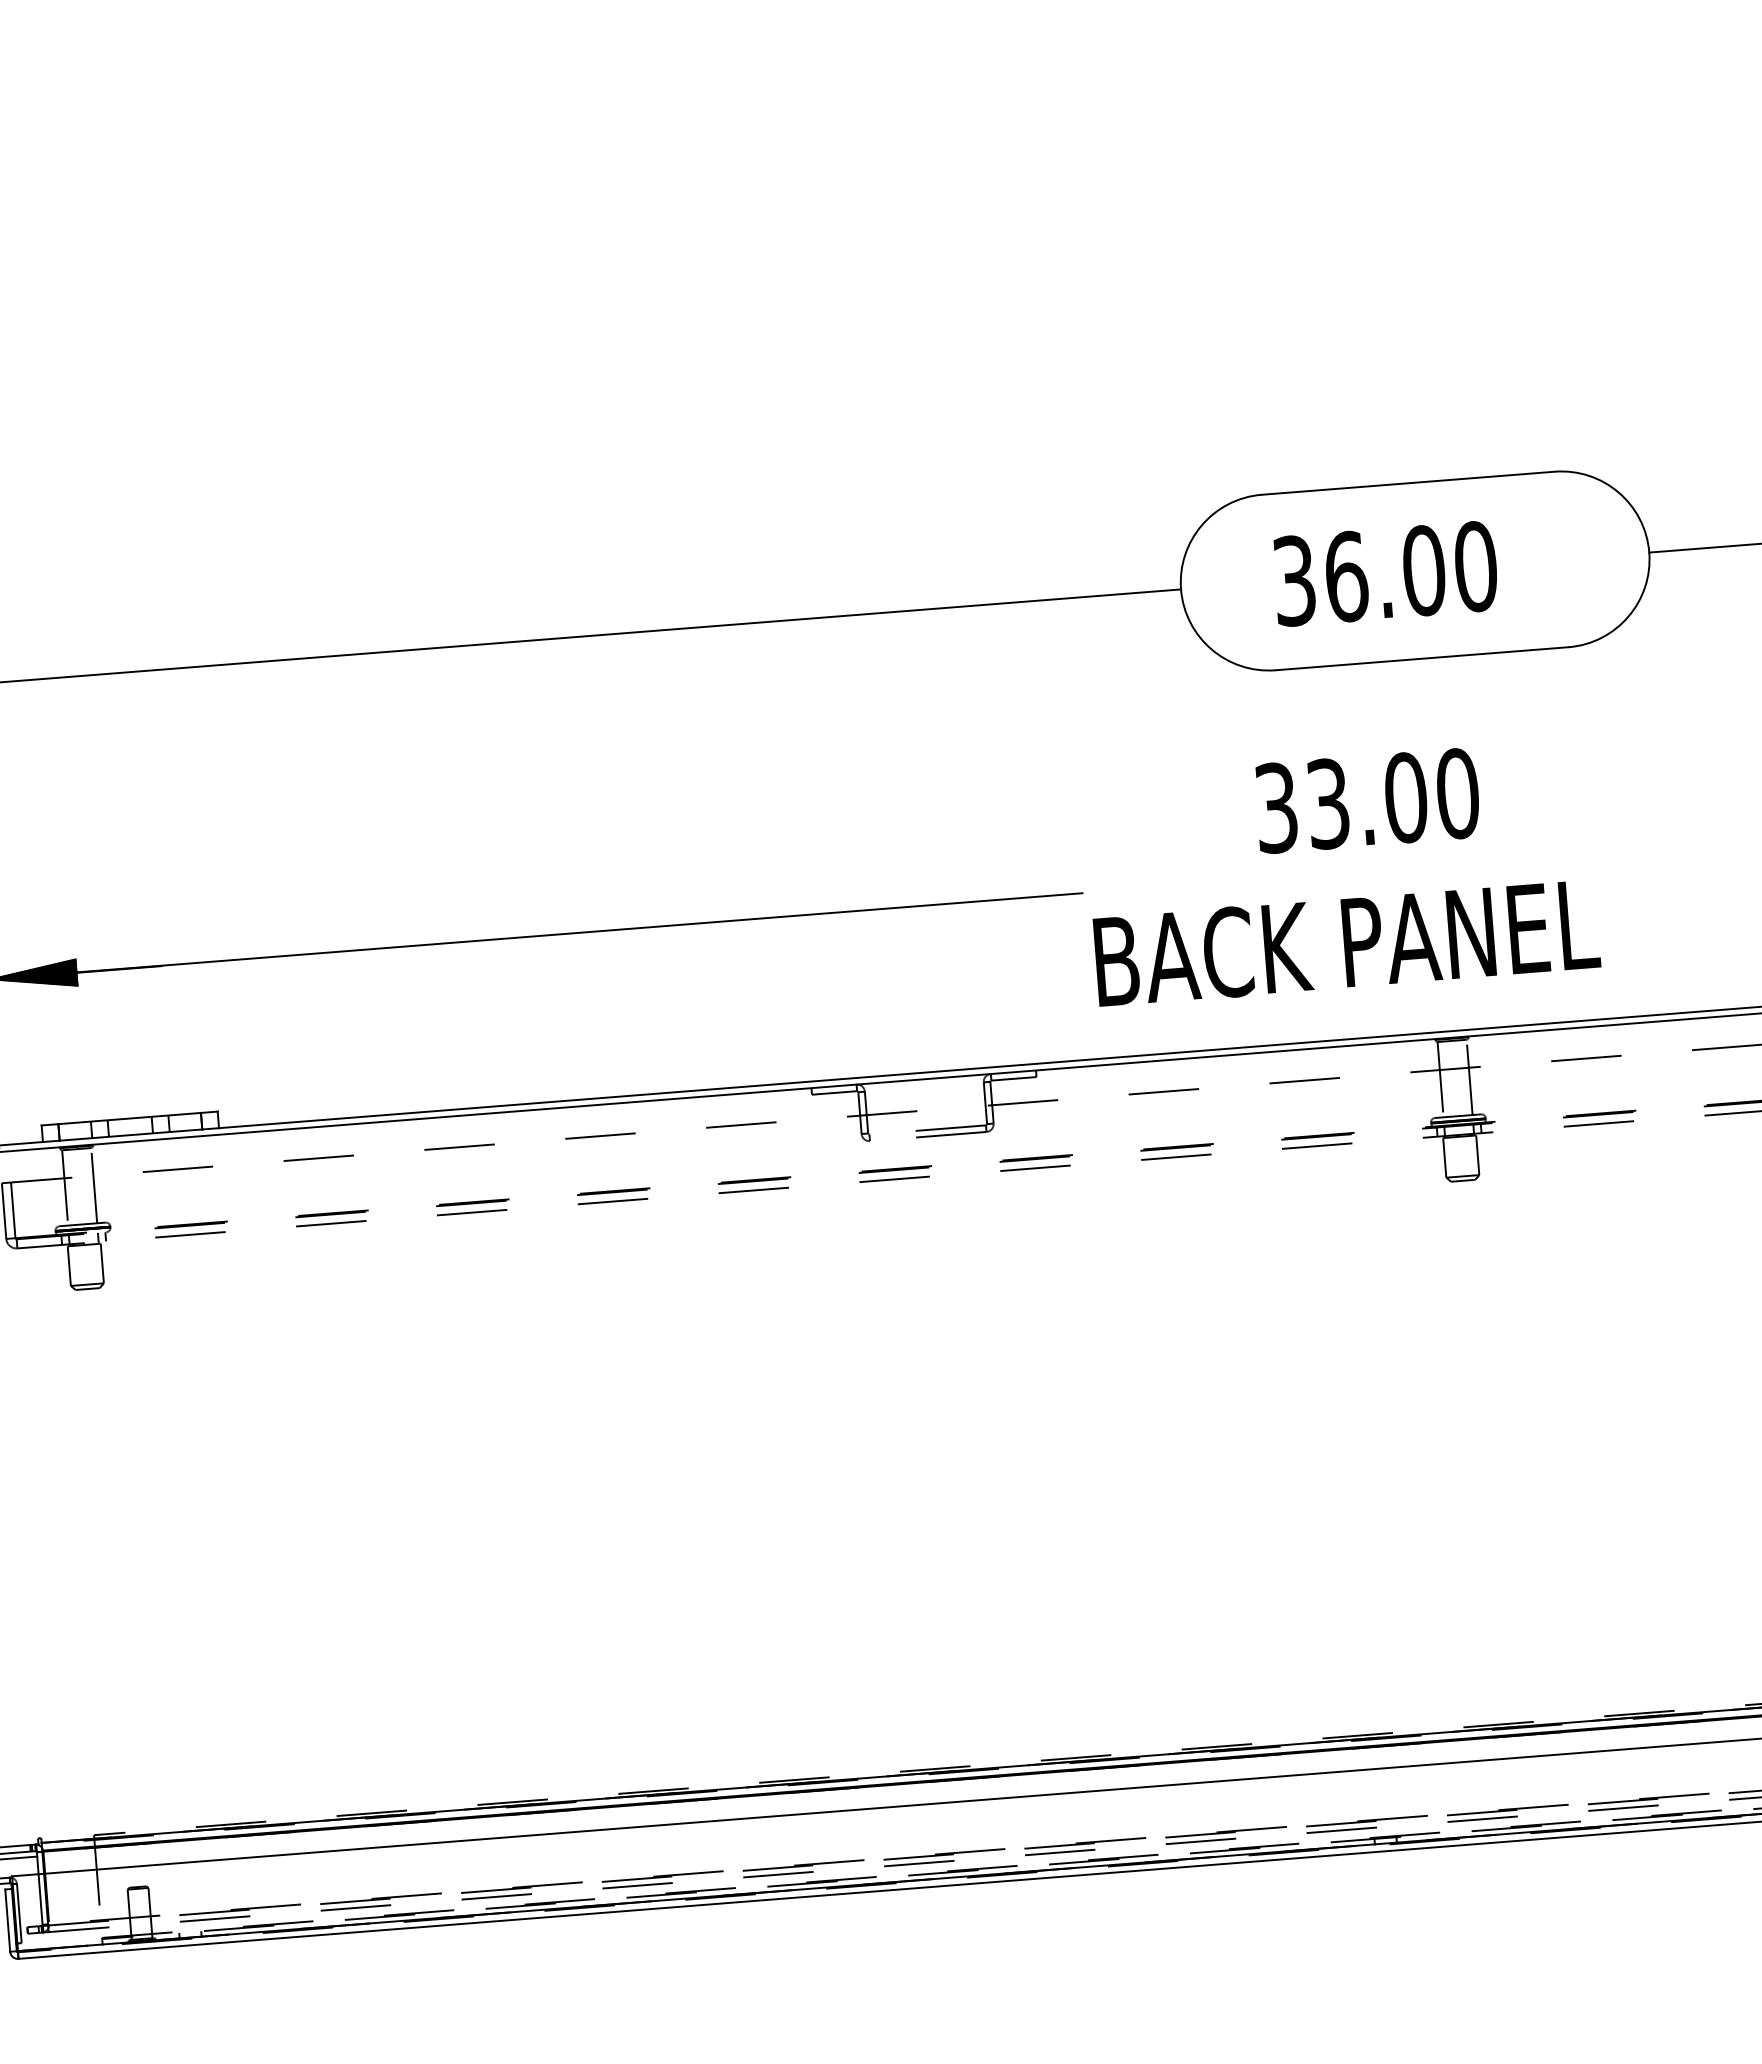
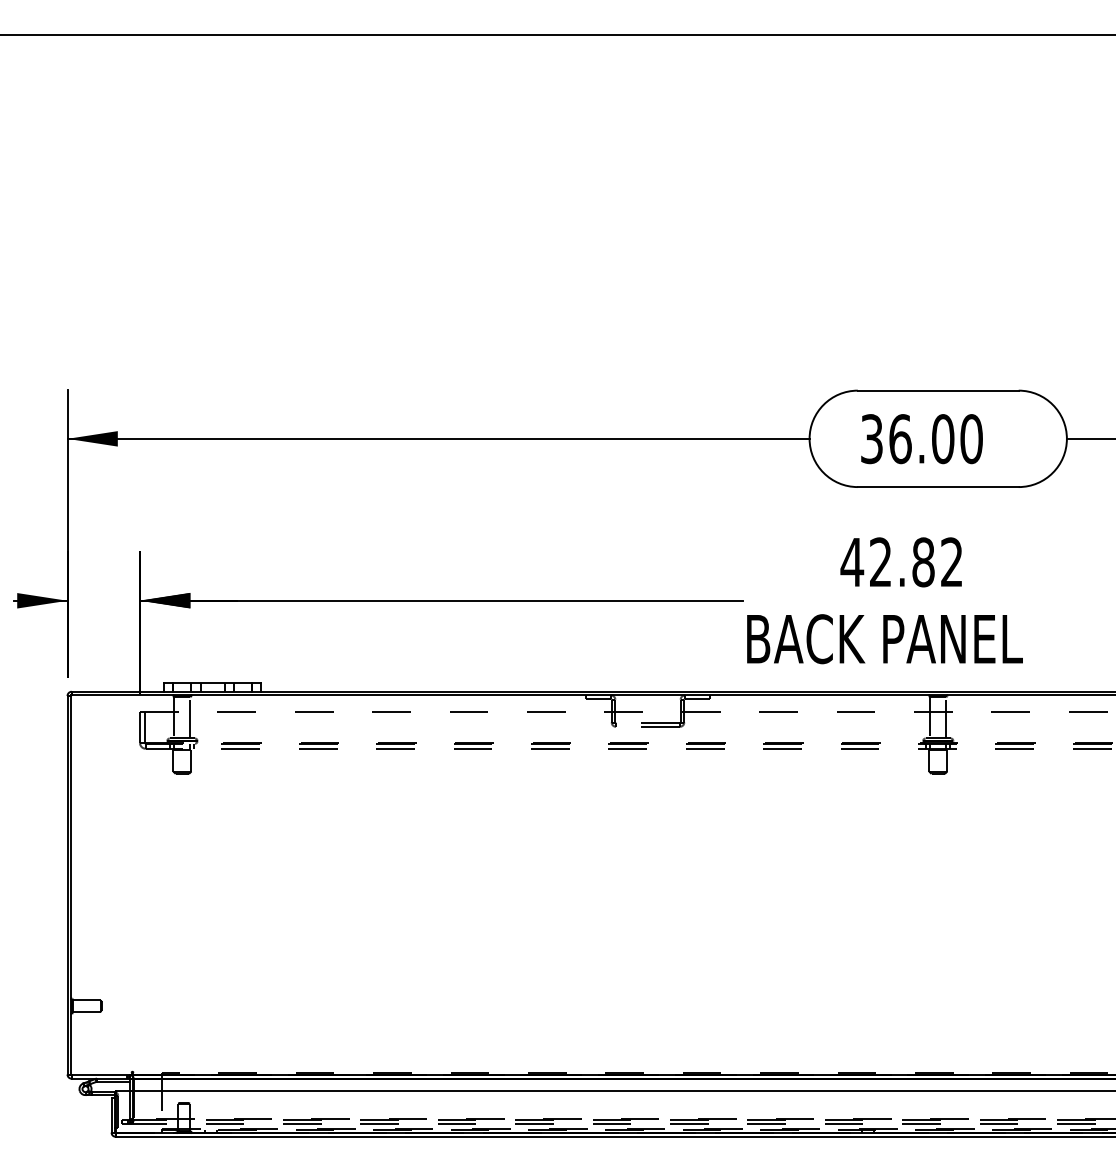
text: (1365, 801) -> (901, 562), 33.00 -> 42.82

